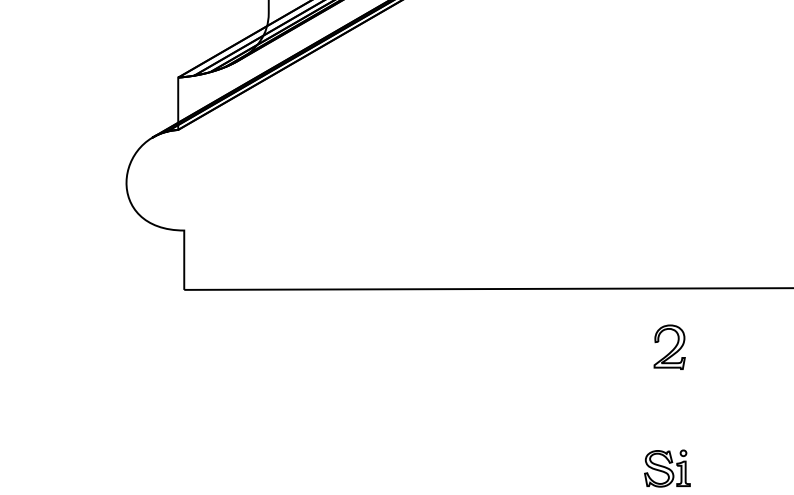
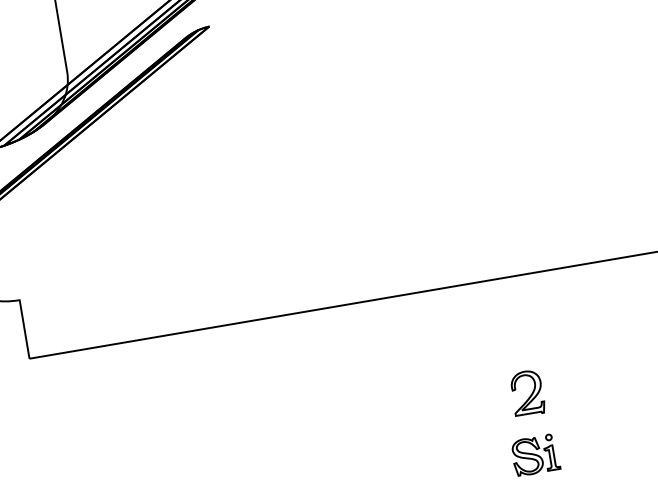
part: (669, 346) -> (527, 392), moved

